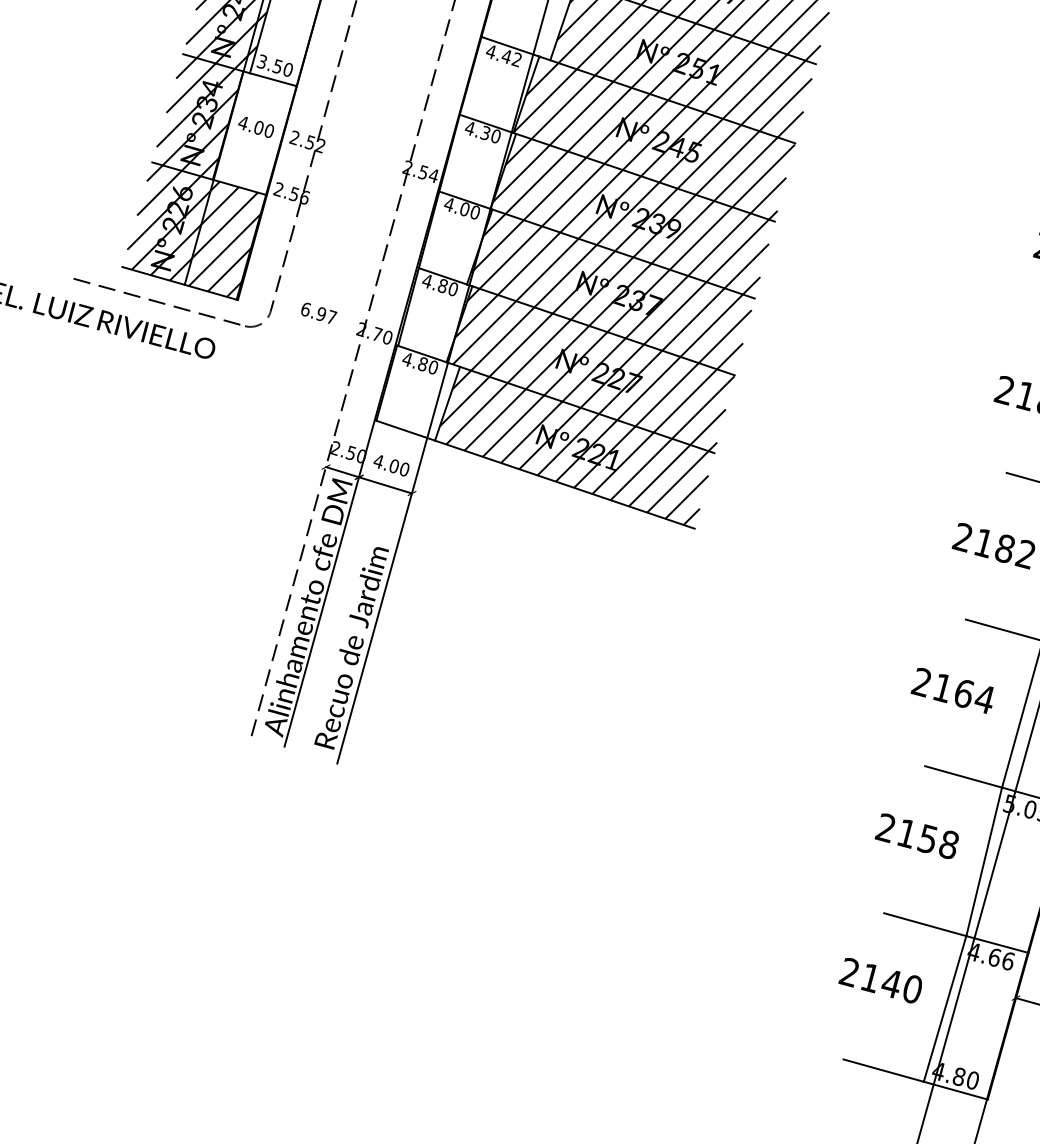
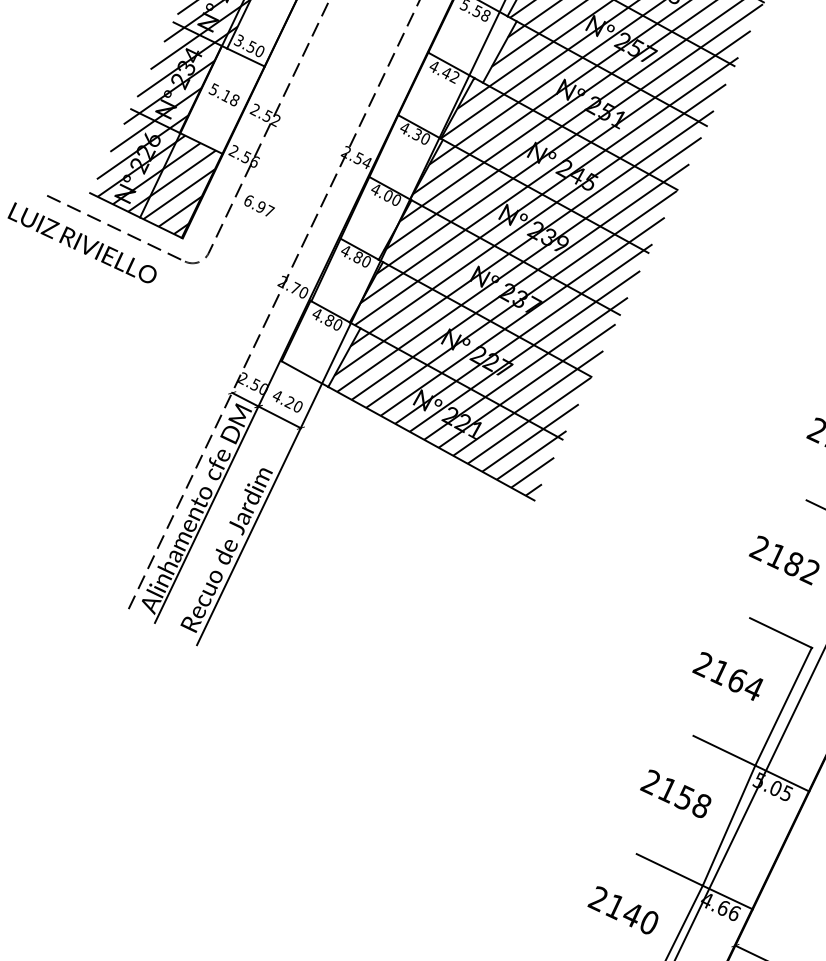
text: (255, 126) -> (223, 94), 4.00 -> 5.18
text: (319, 312) -> (259, 205), moved
text: (393, 466) -> (289, 402), 4.00 -> 4.20

